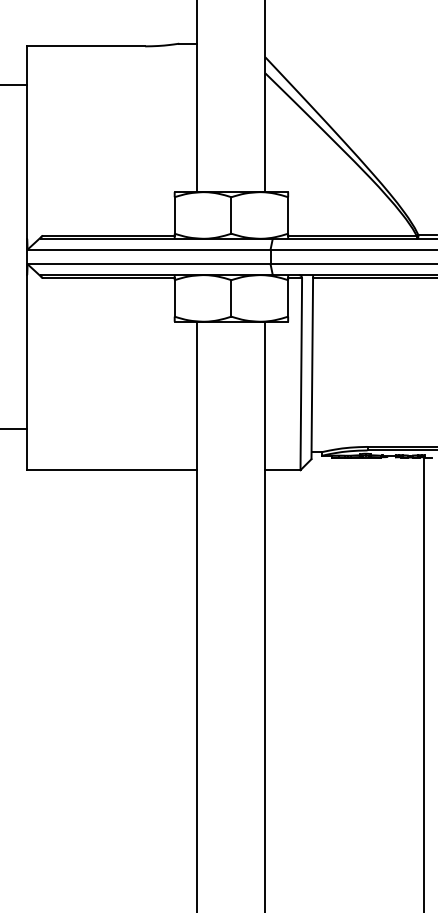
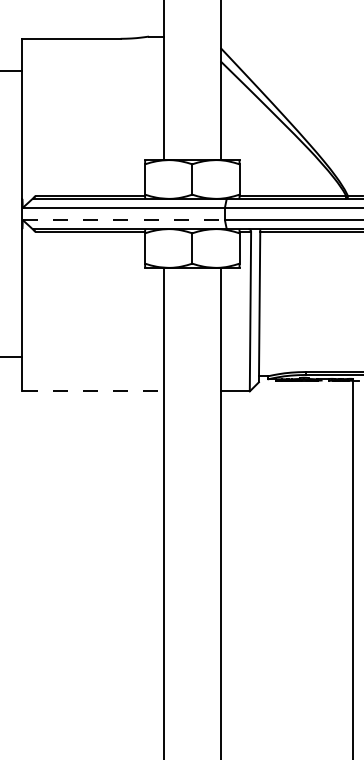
line: (149, 264) -> (124, 220), solid -> dashed
line: (112, 470) -> (93, 391), solid -> dashed

